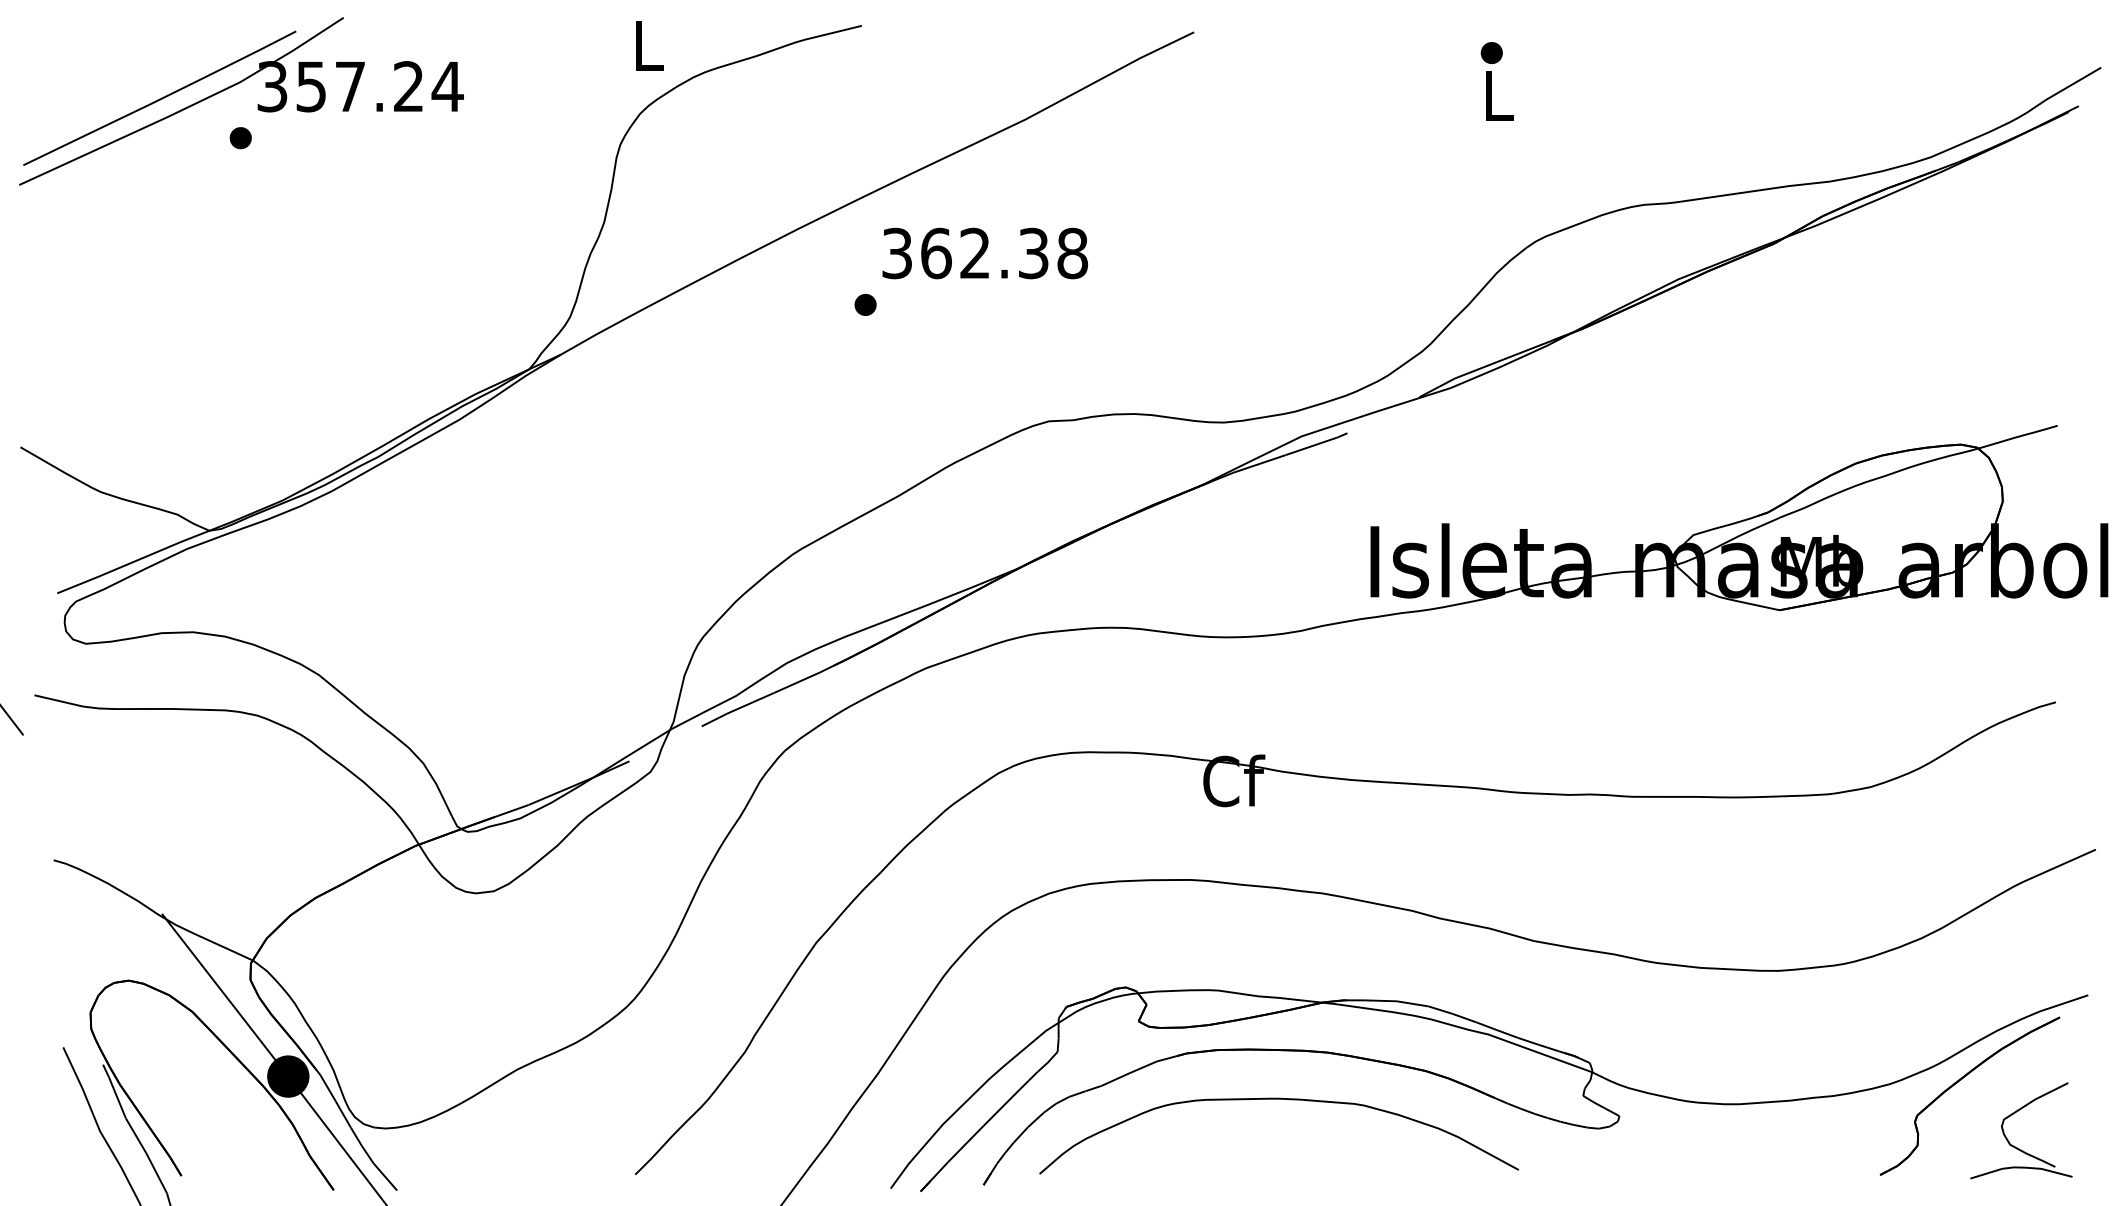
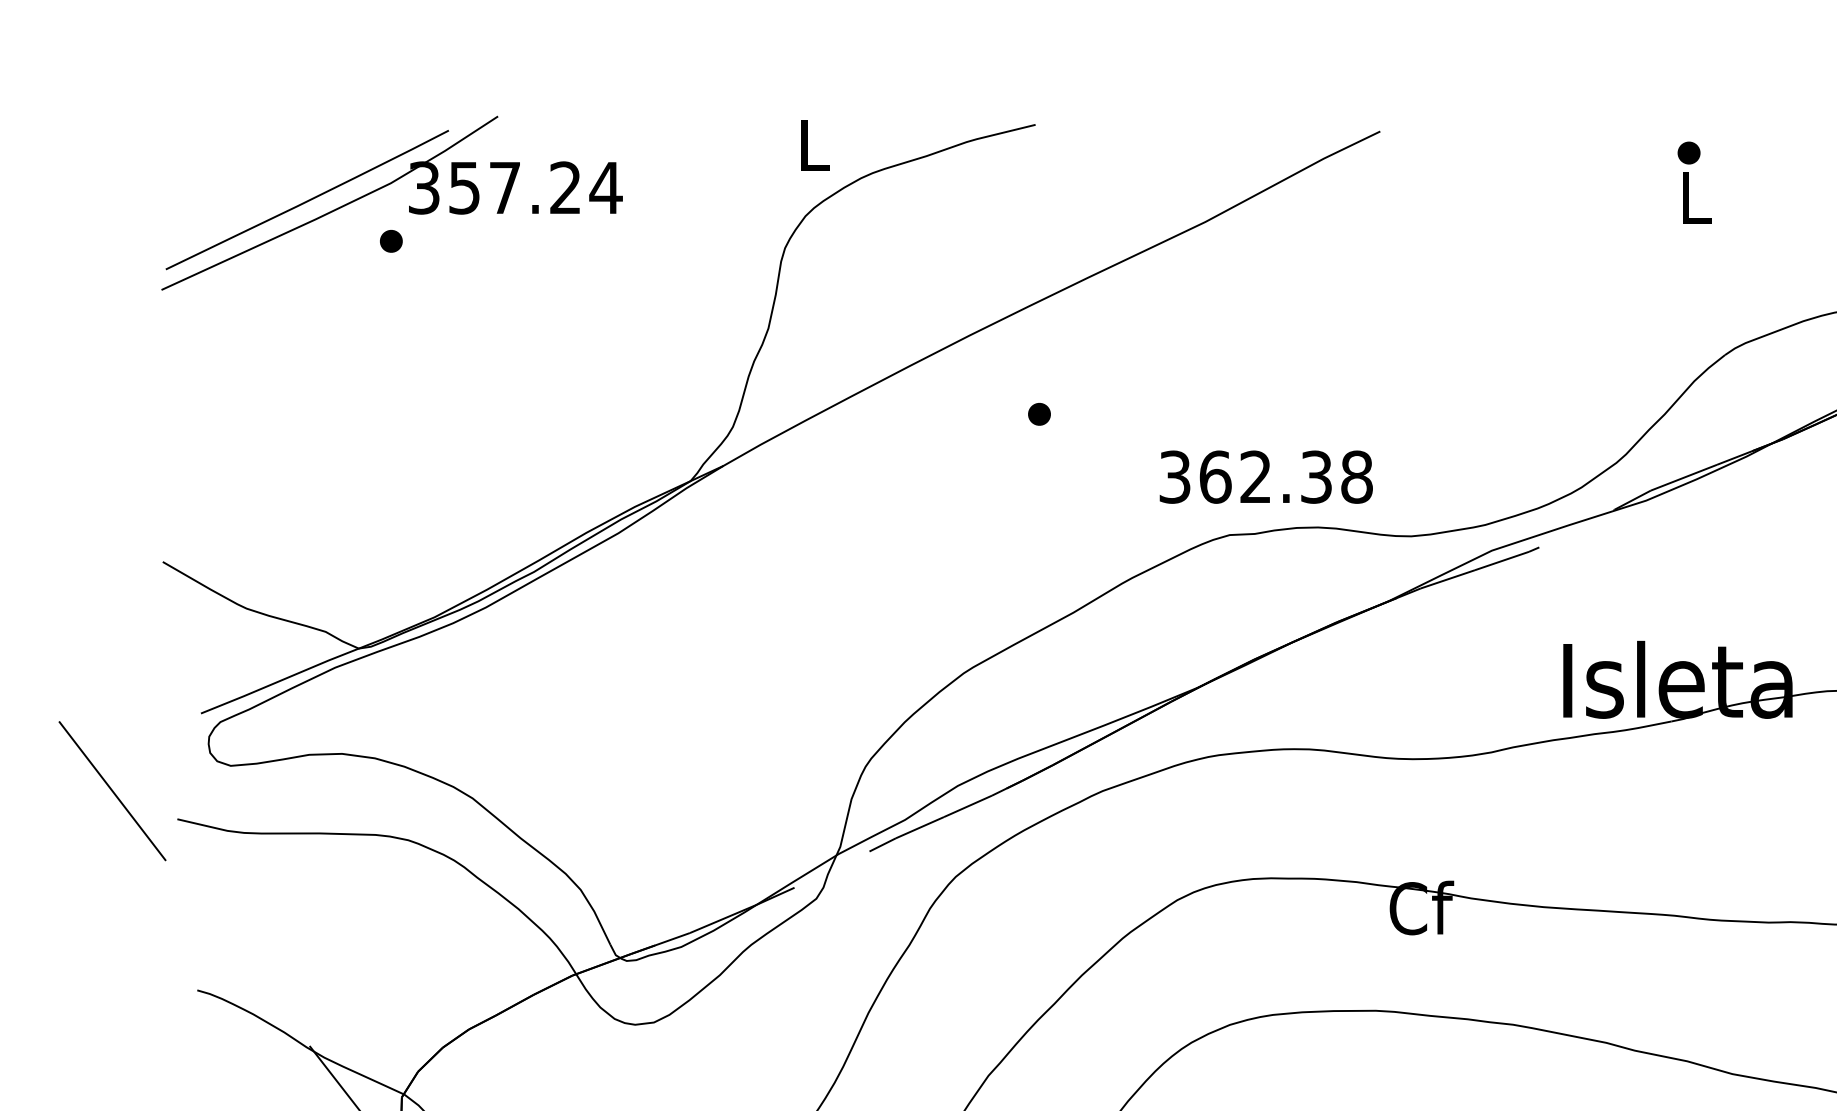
text: (985, 253) -> (1266, 477), moved

